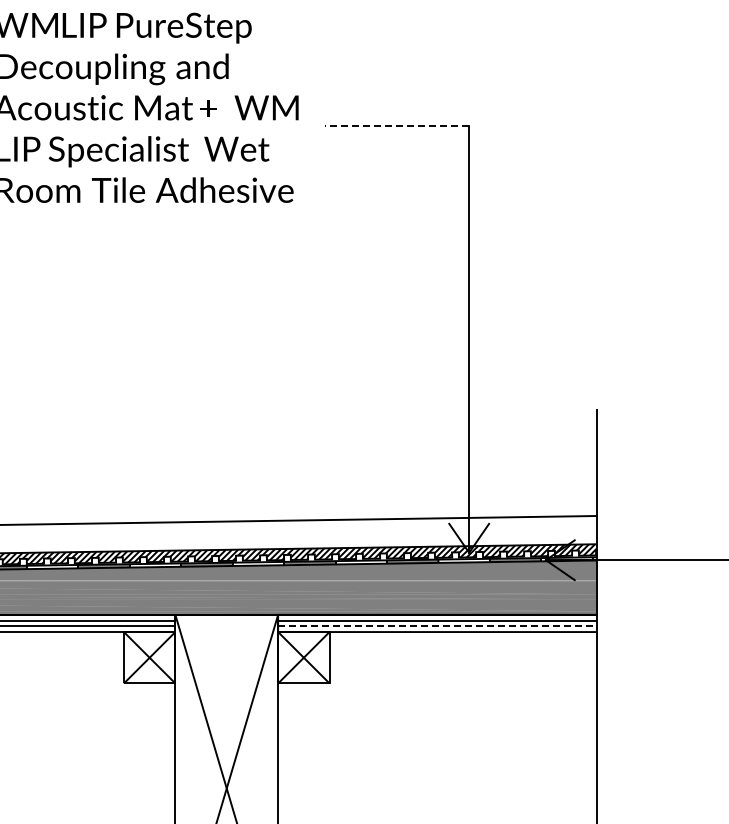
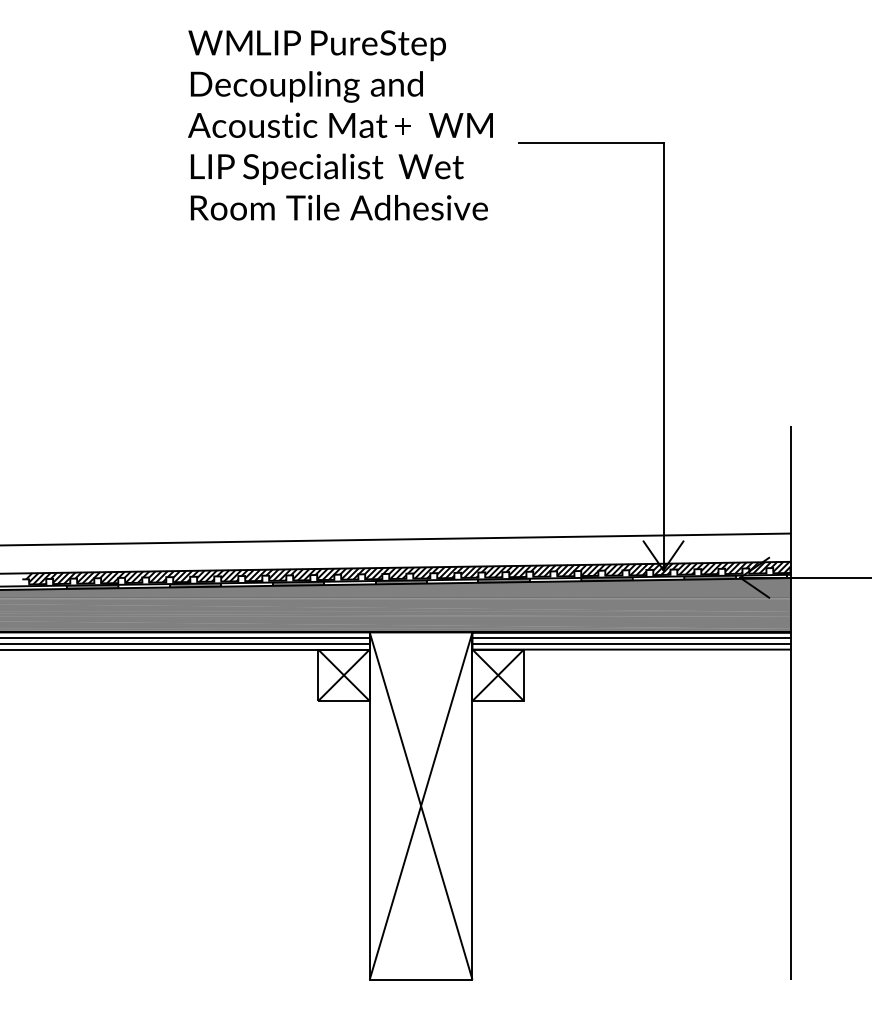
line: (396, 125) -> (590, 143), dashed -> solid
line: (438, 625) -> (632, 643), dashed -> solid

